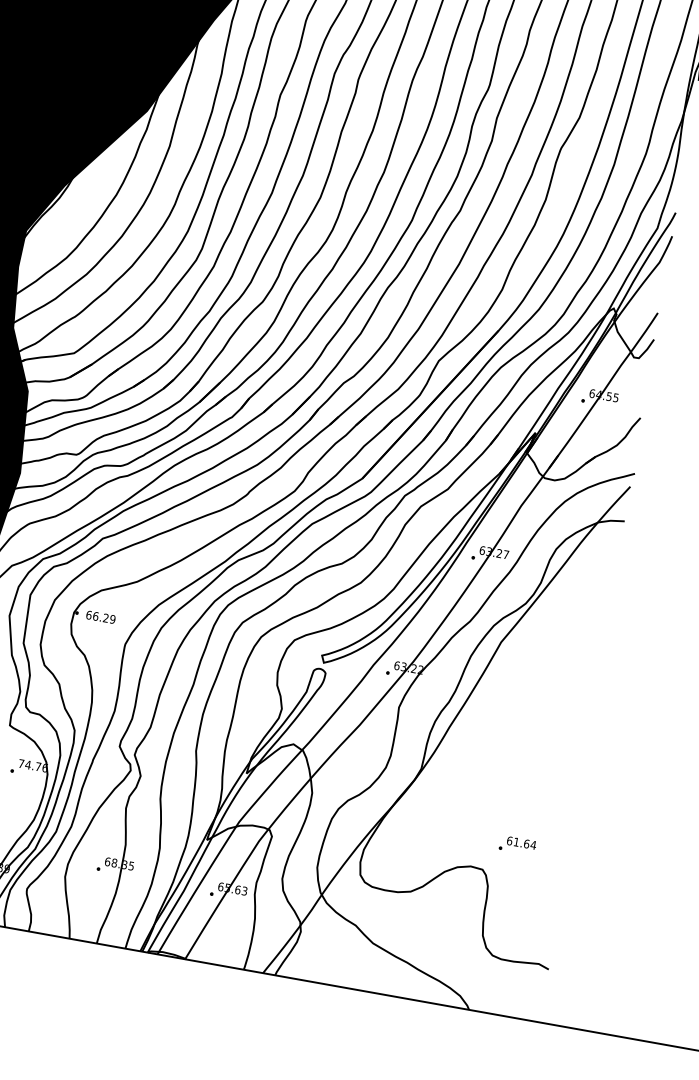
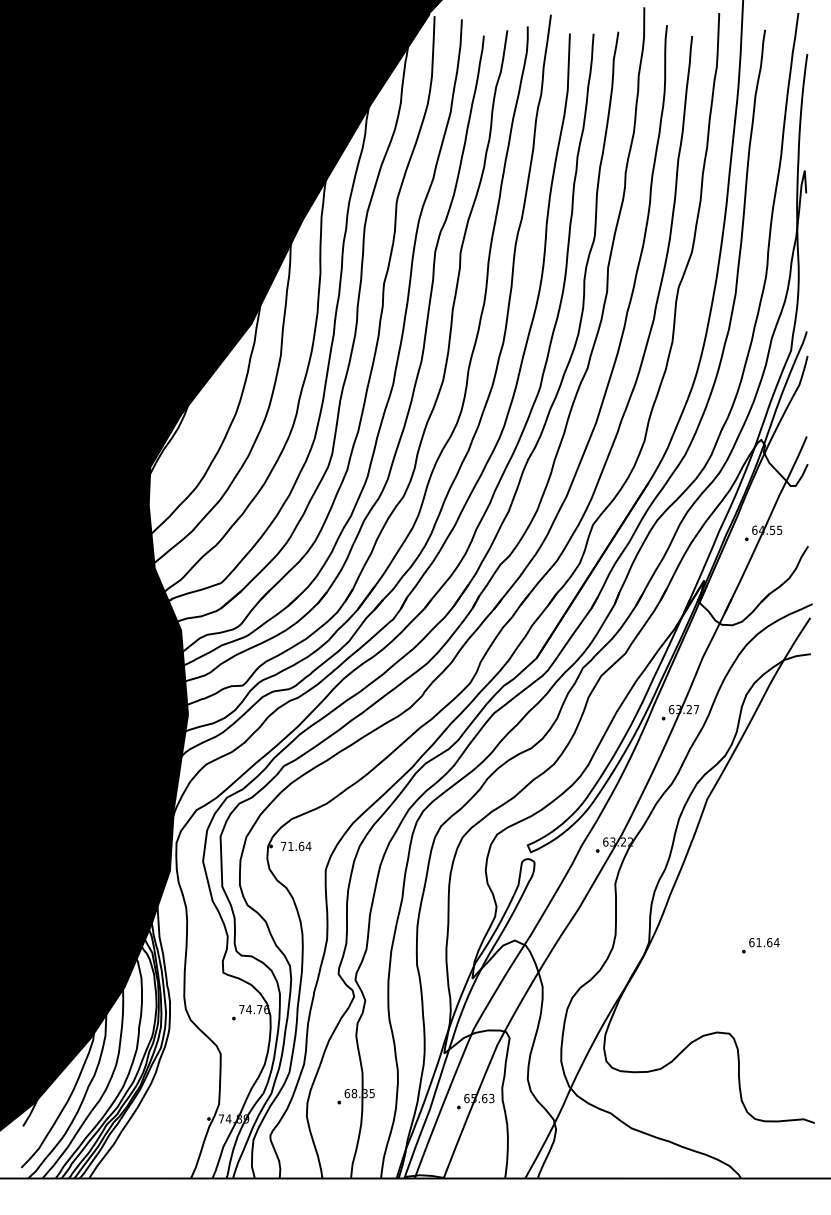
text: (101, 617) -> (296, 846), 66.29 -> 71.64
part: (517, 845) -> (760, 945), moved

